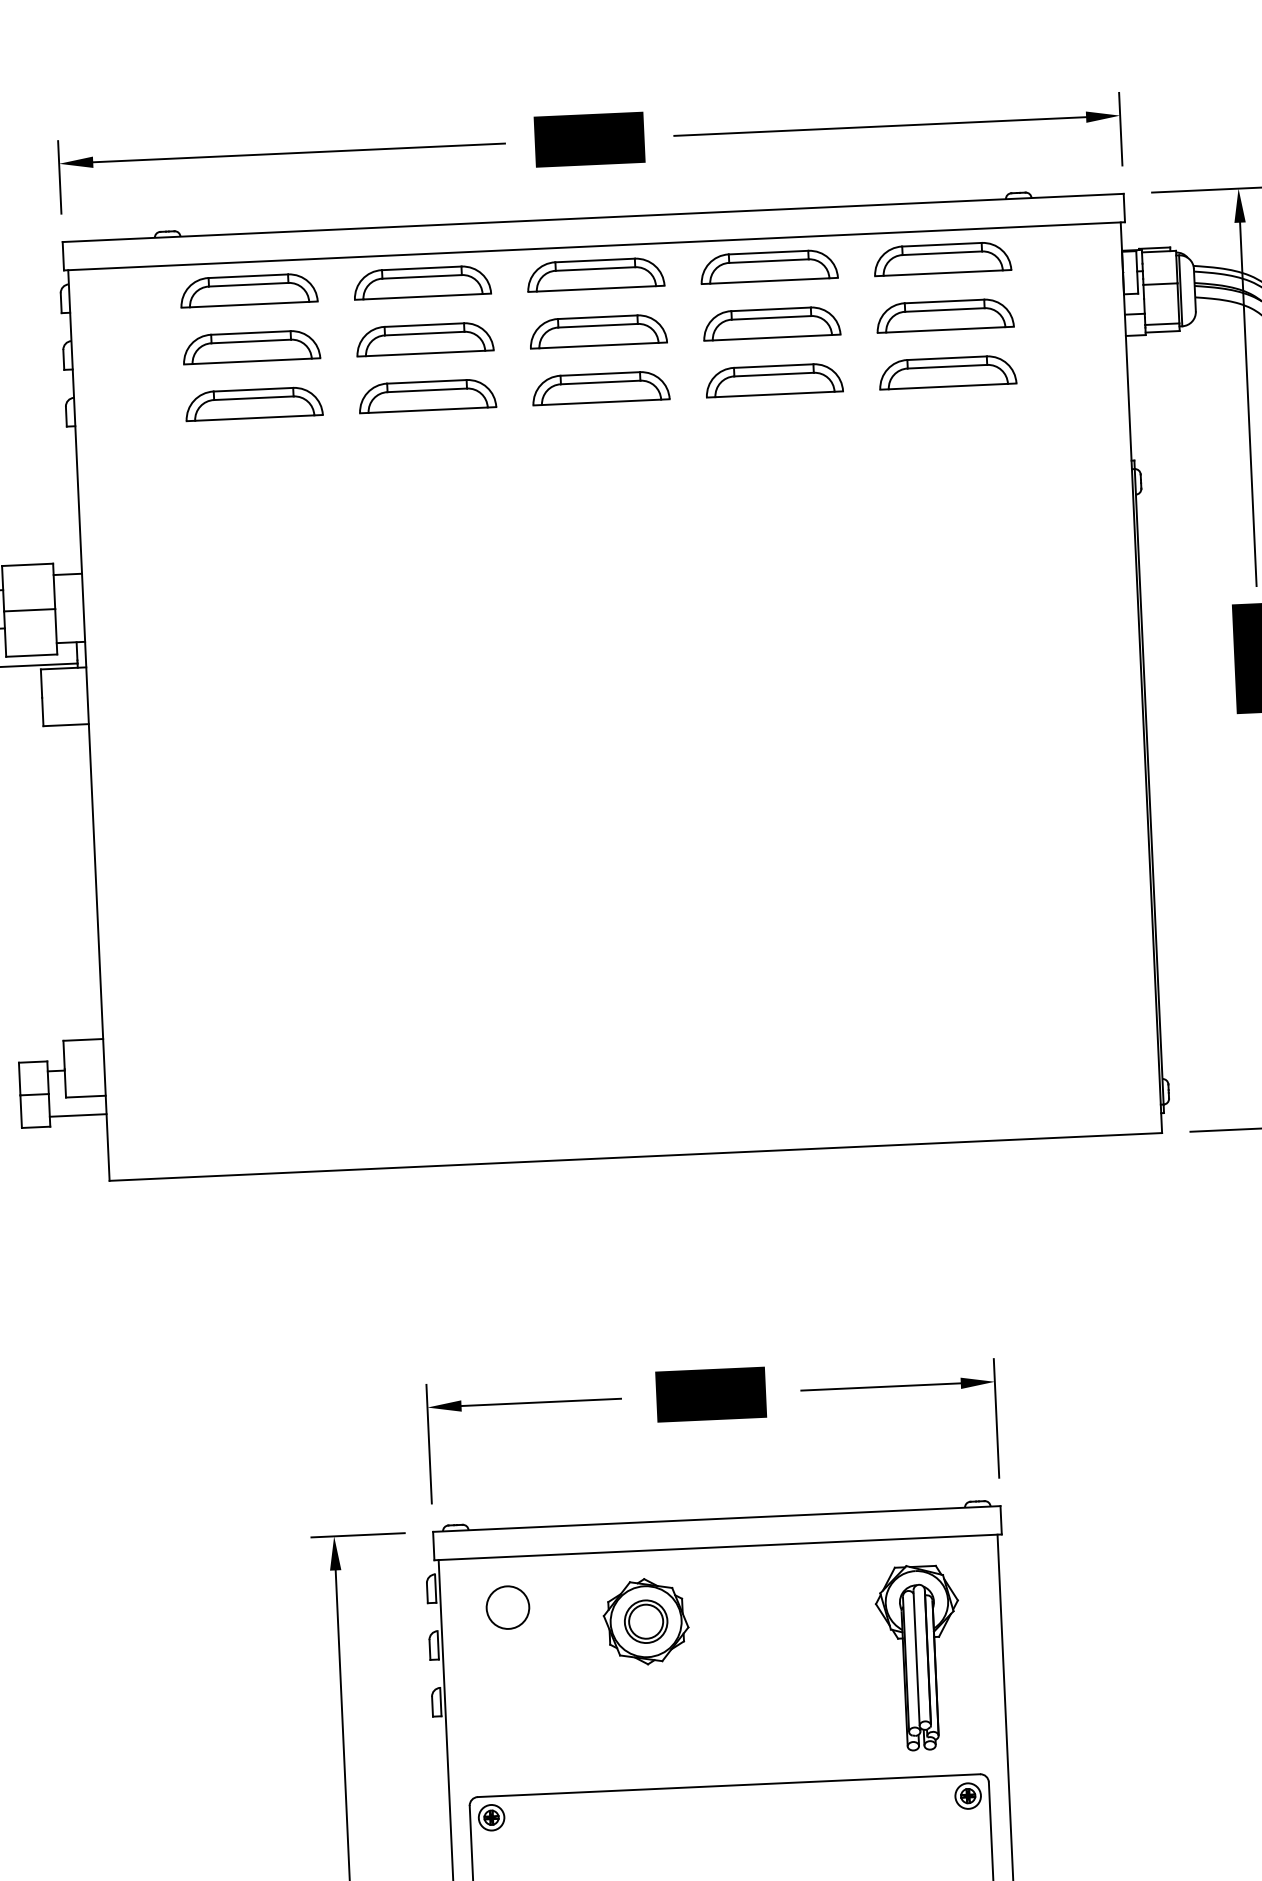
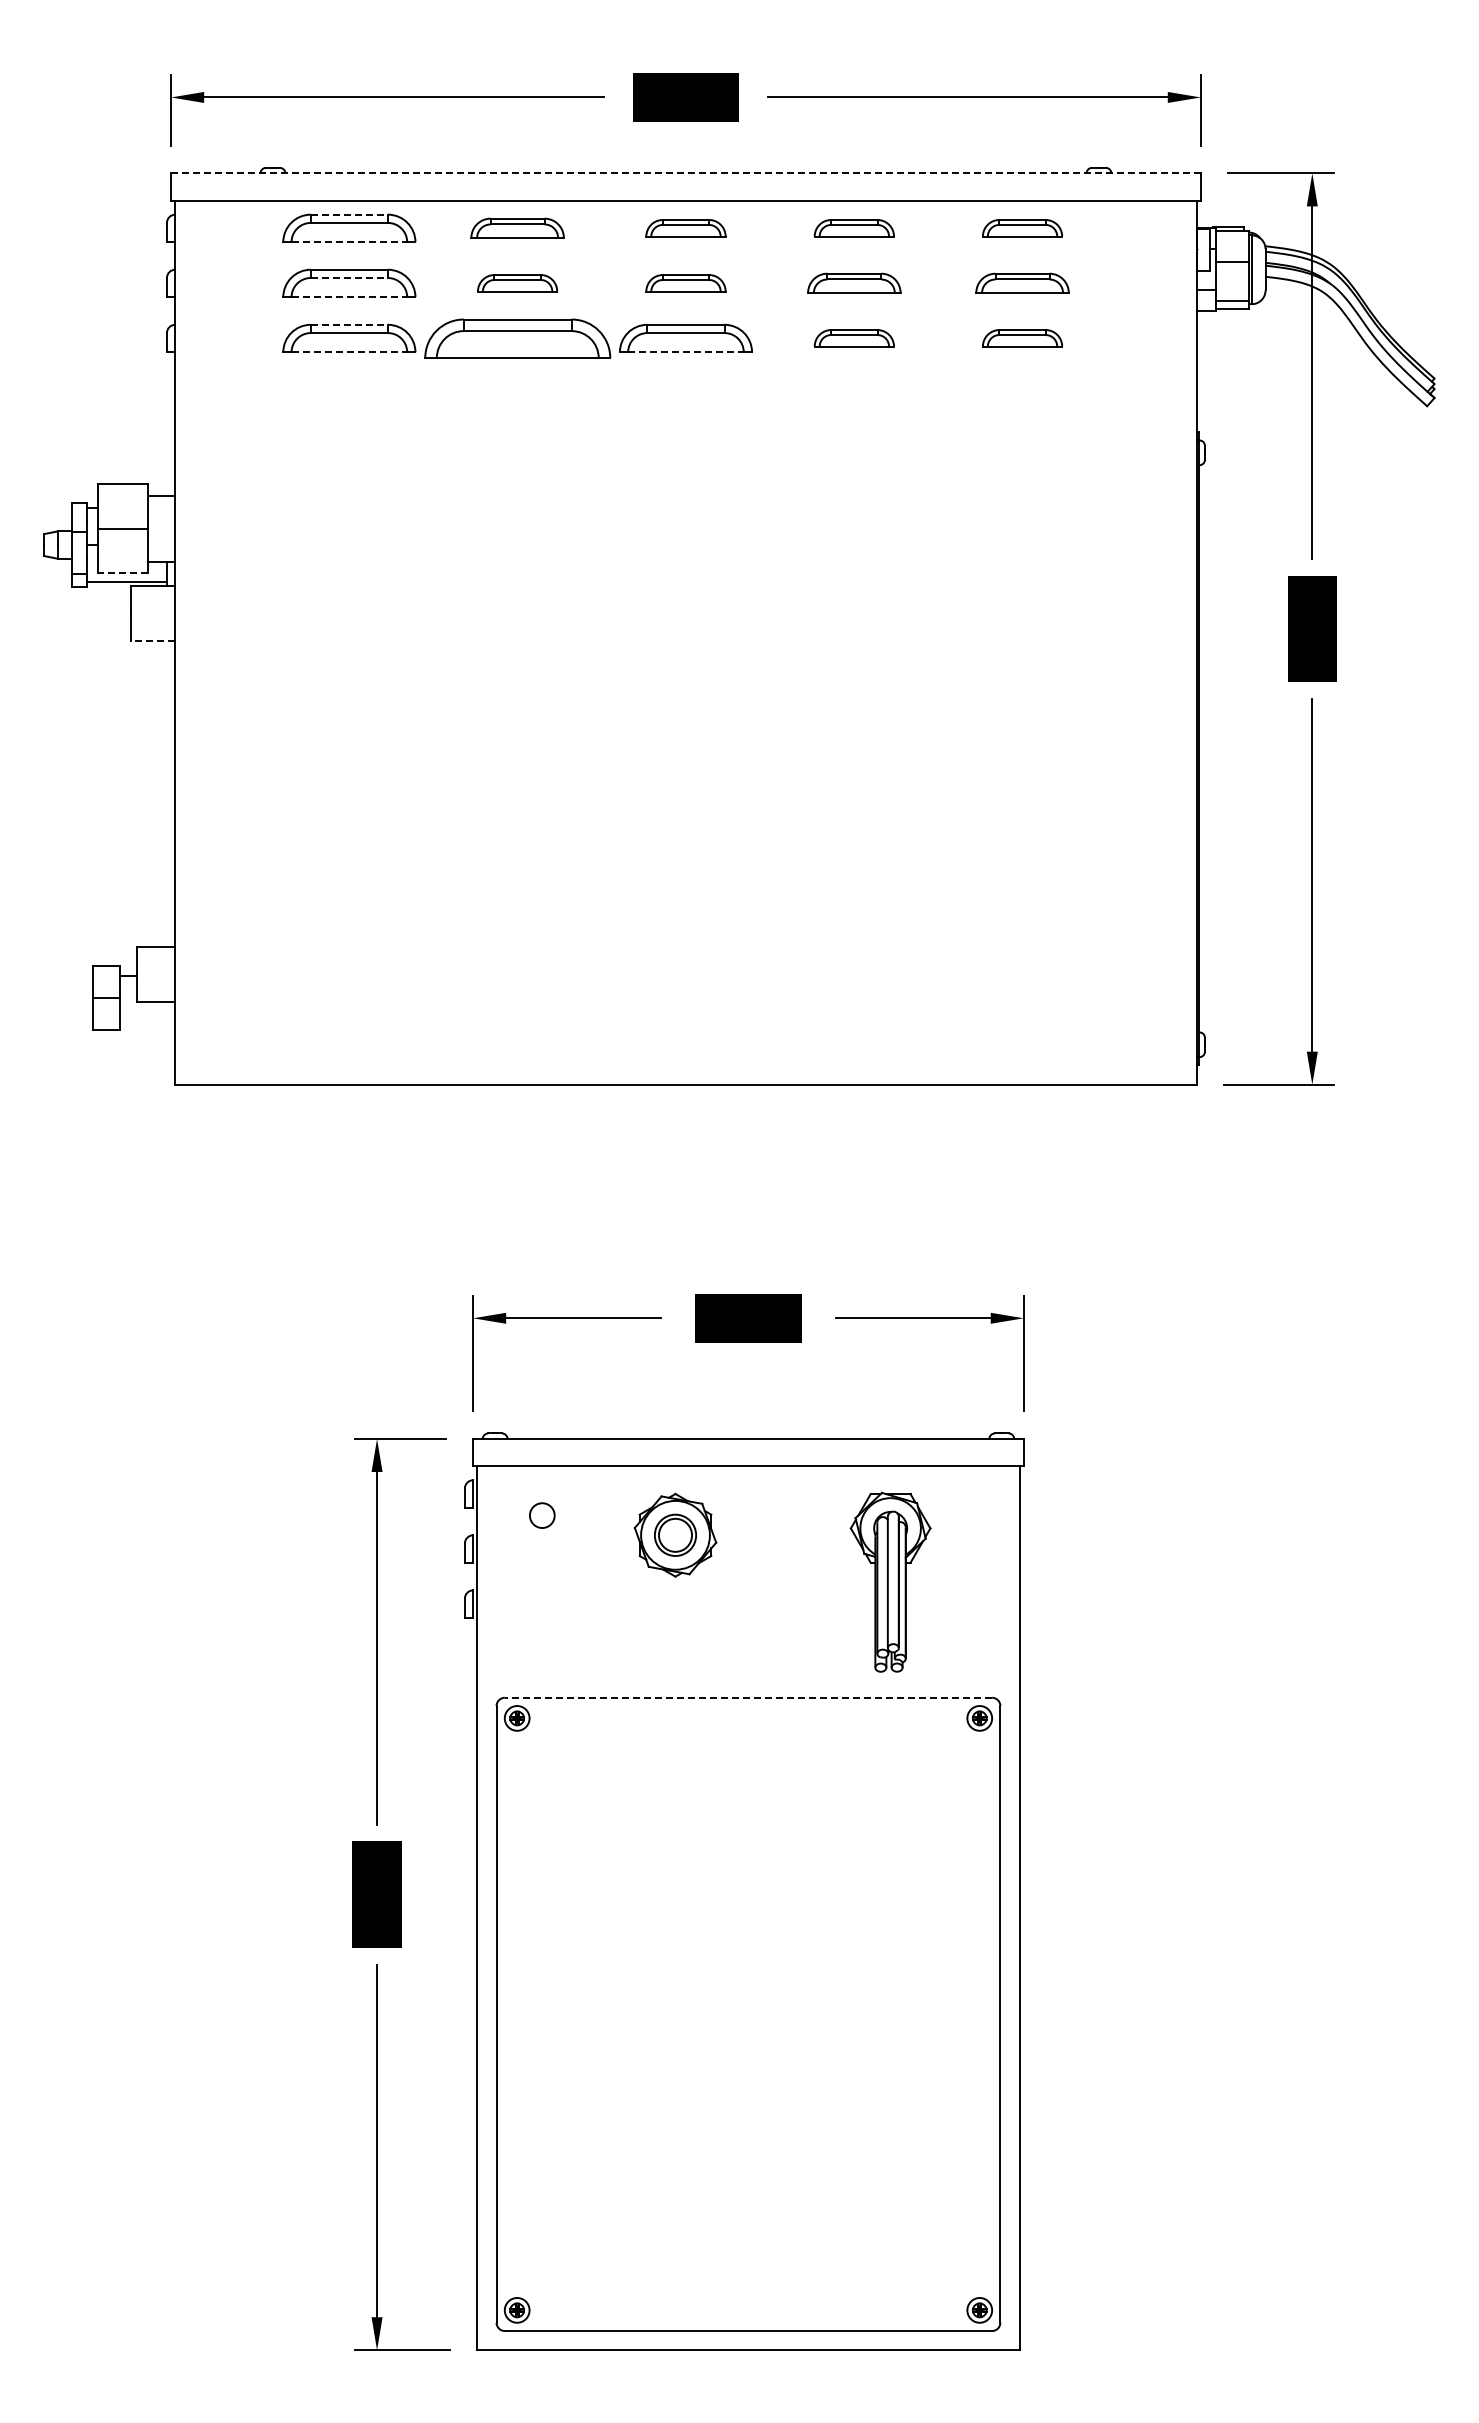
line: (592, 218) -> (685, 173), solid -> dashed
part: (942, 257) -> (1022, 227), size x0.6
part: (769, 265) -> (854, 227), size x0.6
part: (595, 273) -> (685, 227), size x0.6
line: (248, 276) -> (349, 214), solid -> dashed
part: (422, 281) -> (517, 227), size x0.7
line: (249, 304) -> (349, 242), solid -> dashed
part: (945, 314) -> (1022, 282), size x0.7
part: (771, 322) -> (854, 282), size x0.7
part: (597, 330) -> (685, 282), size x0.6
part: (424, 338) -> (517, 282), size x0.6
line: (251, 342) -> (349, 278), solid -> dashed
line: (252, 361) -> (349, 297), solid -> dashed
part: (947, 371) -> (1022, 337), size x0.6
part: (774, 379) -> (854, 337), size x0.6
line: (253, 389) -> (349, 324), solid -> dashed
part: (427, 394) -> (517, 337), size x1.4
line: (601, 402) -> (685, 352), solid -> dashed
line: (254, 418) -> (349, 352), solid -> dashed
line: (31, 655) -> (122, 572), solid -> dashed
line: (65, 725) -> (152, 641), solid -> dashed
line: (78, 1115) -> (147, 1020), removed
circle: (507, 1607) -> (541, 1515), size x0.6
part: (919, 1656) -> (890, 1581), moved
line: (728, 1785) -> (748, 1697), solid -> dashed

